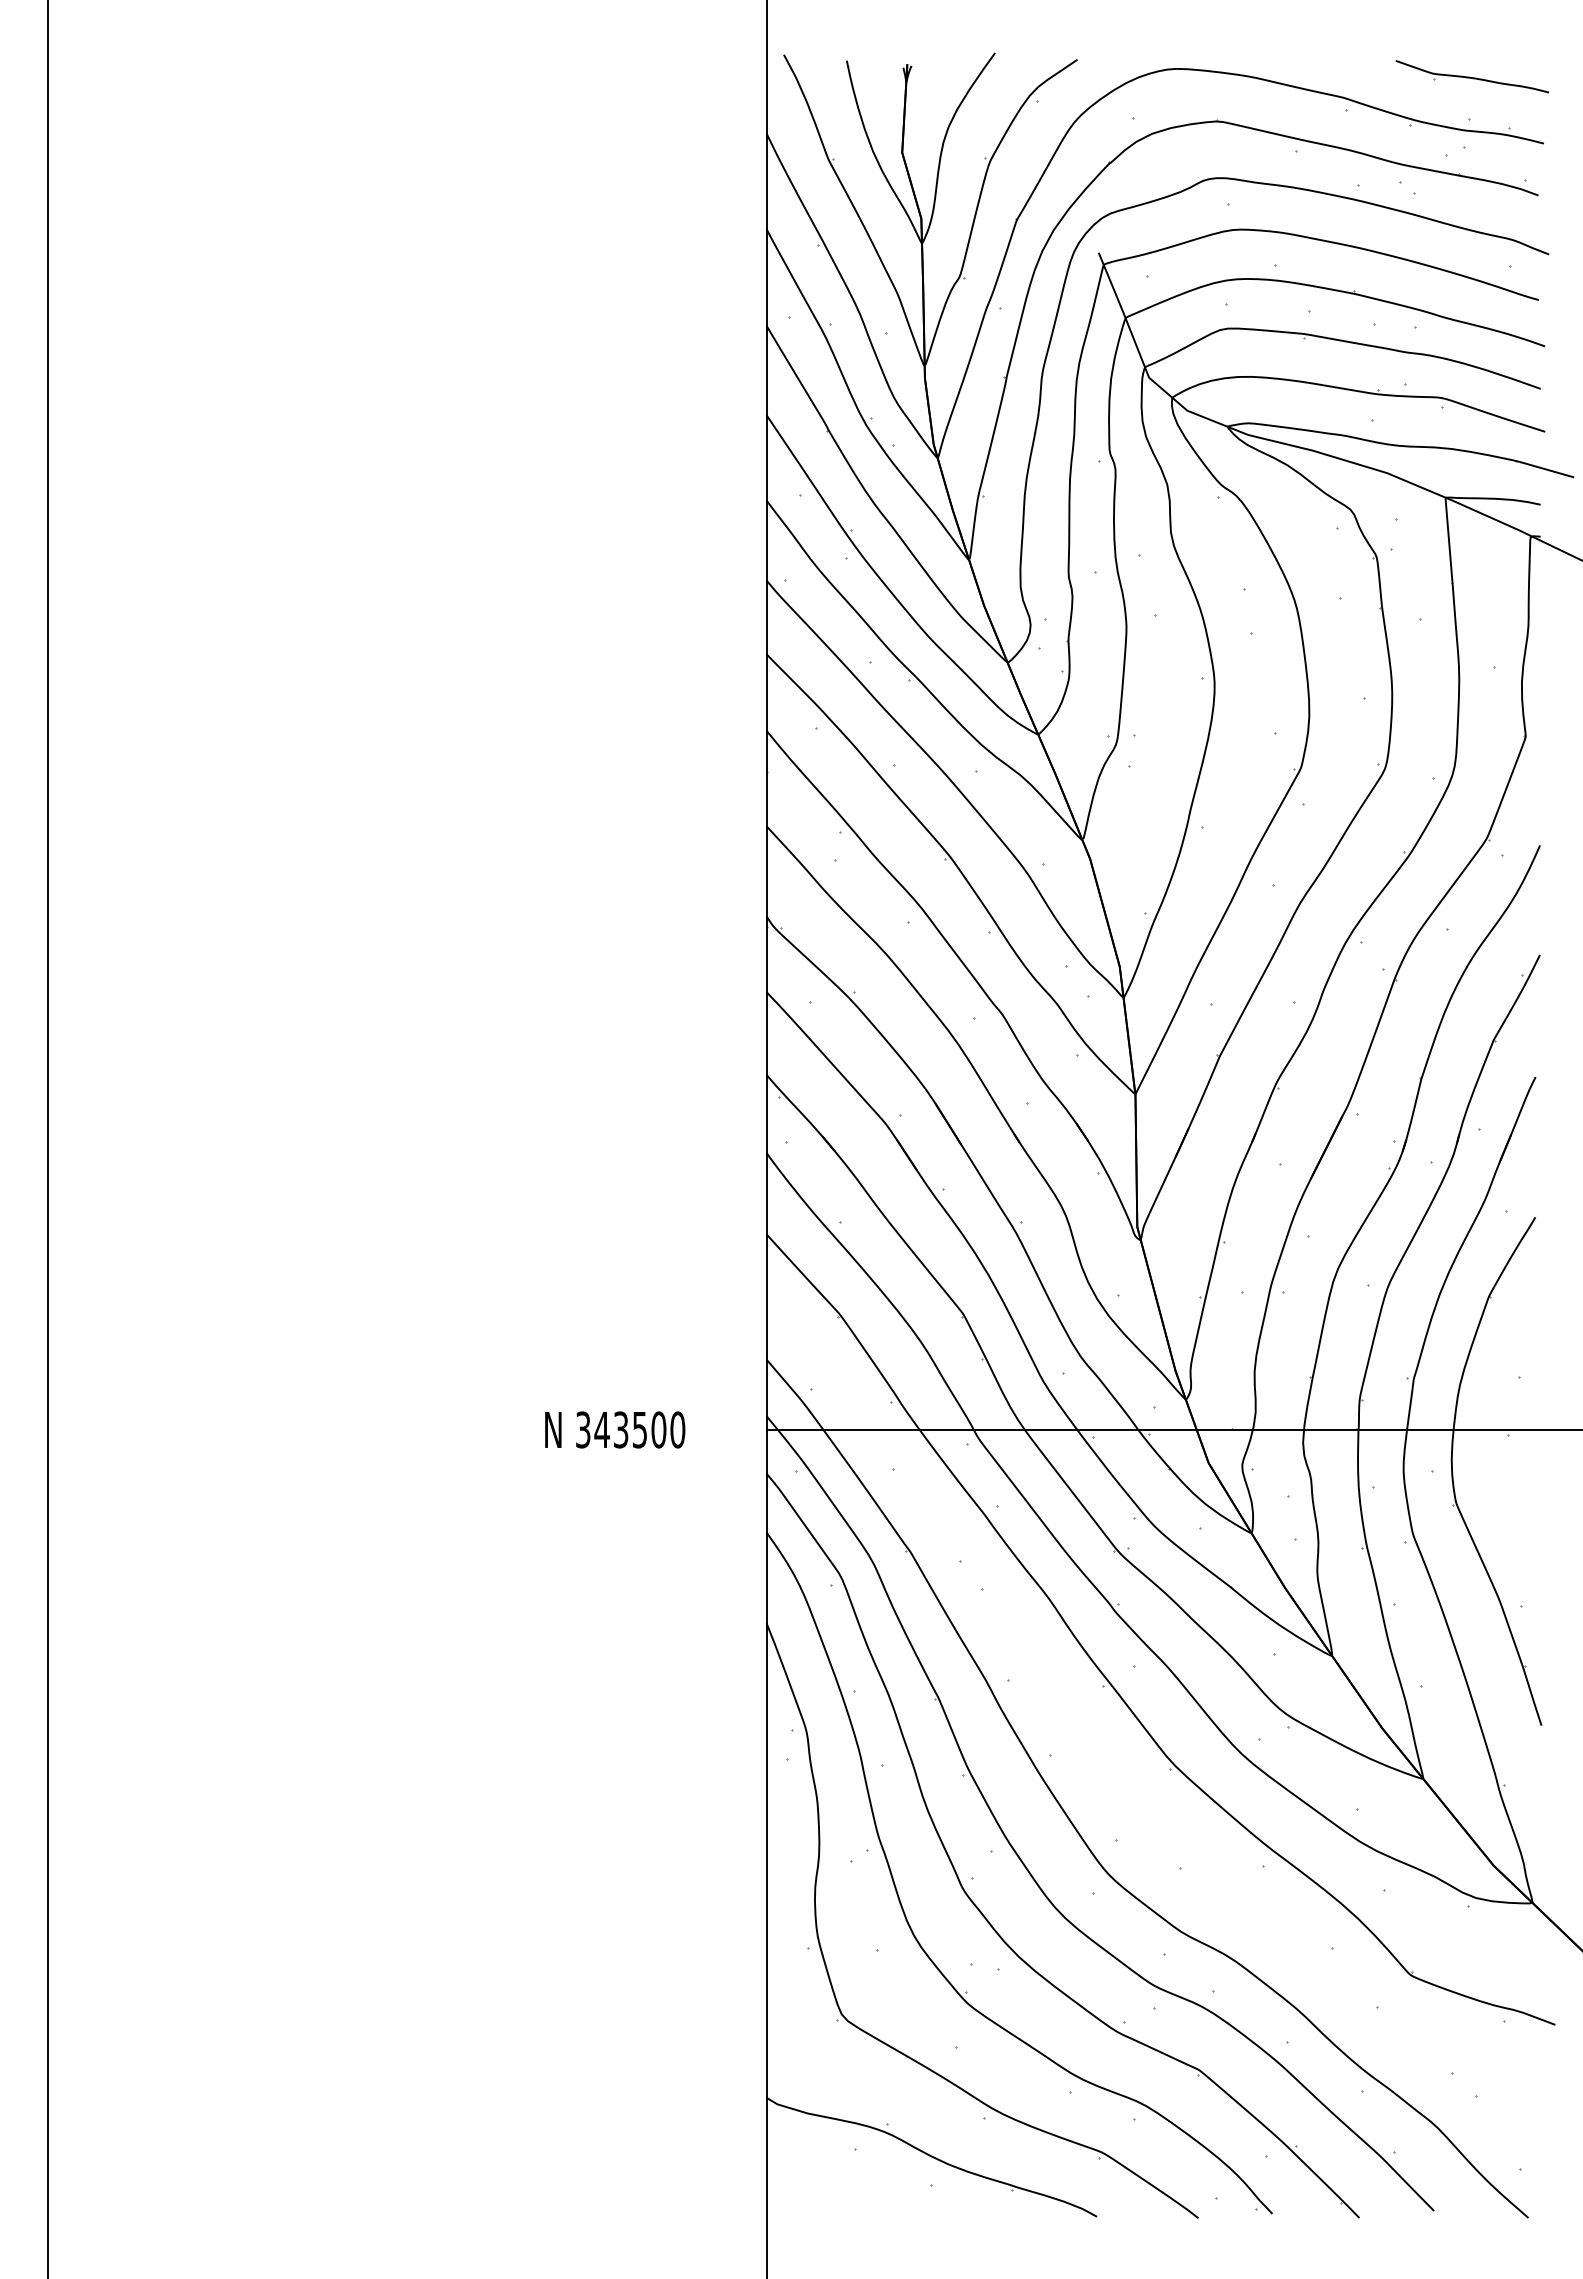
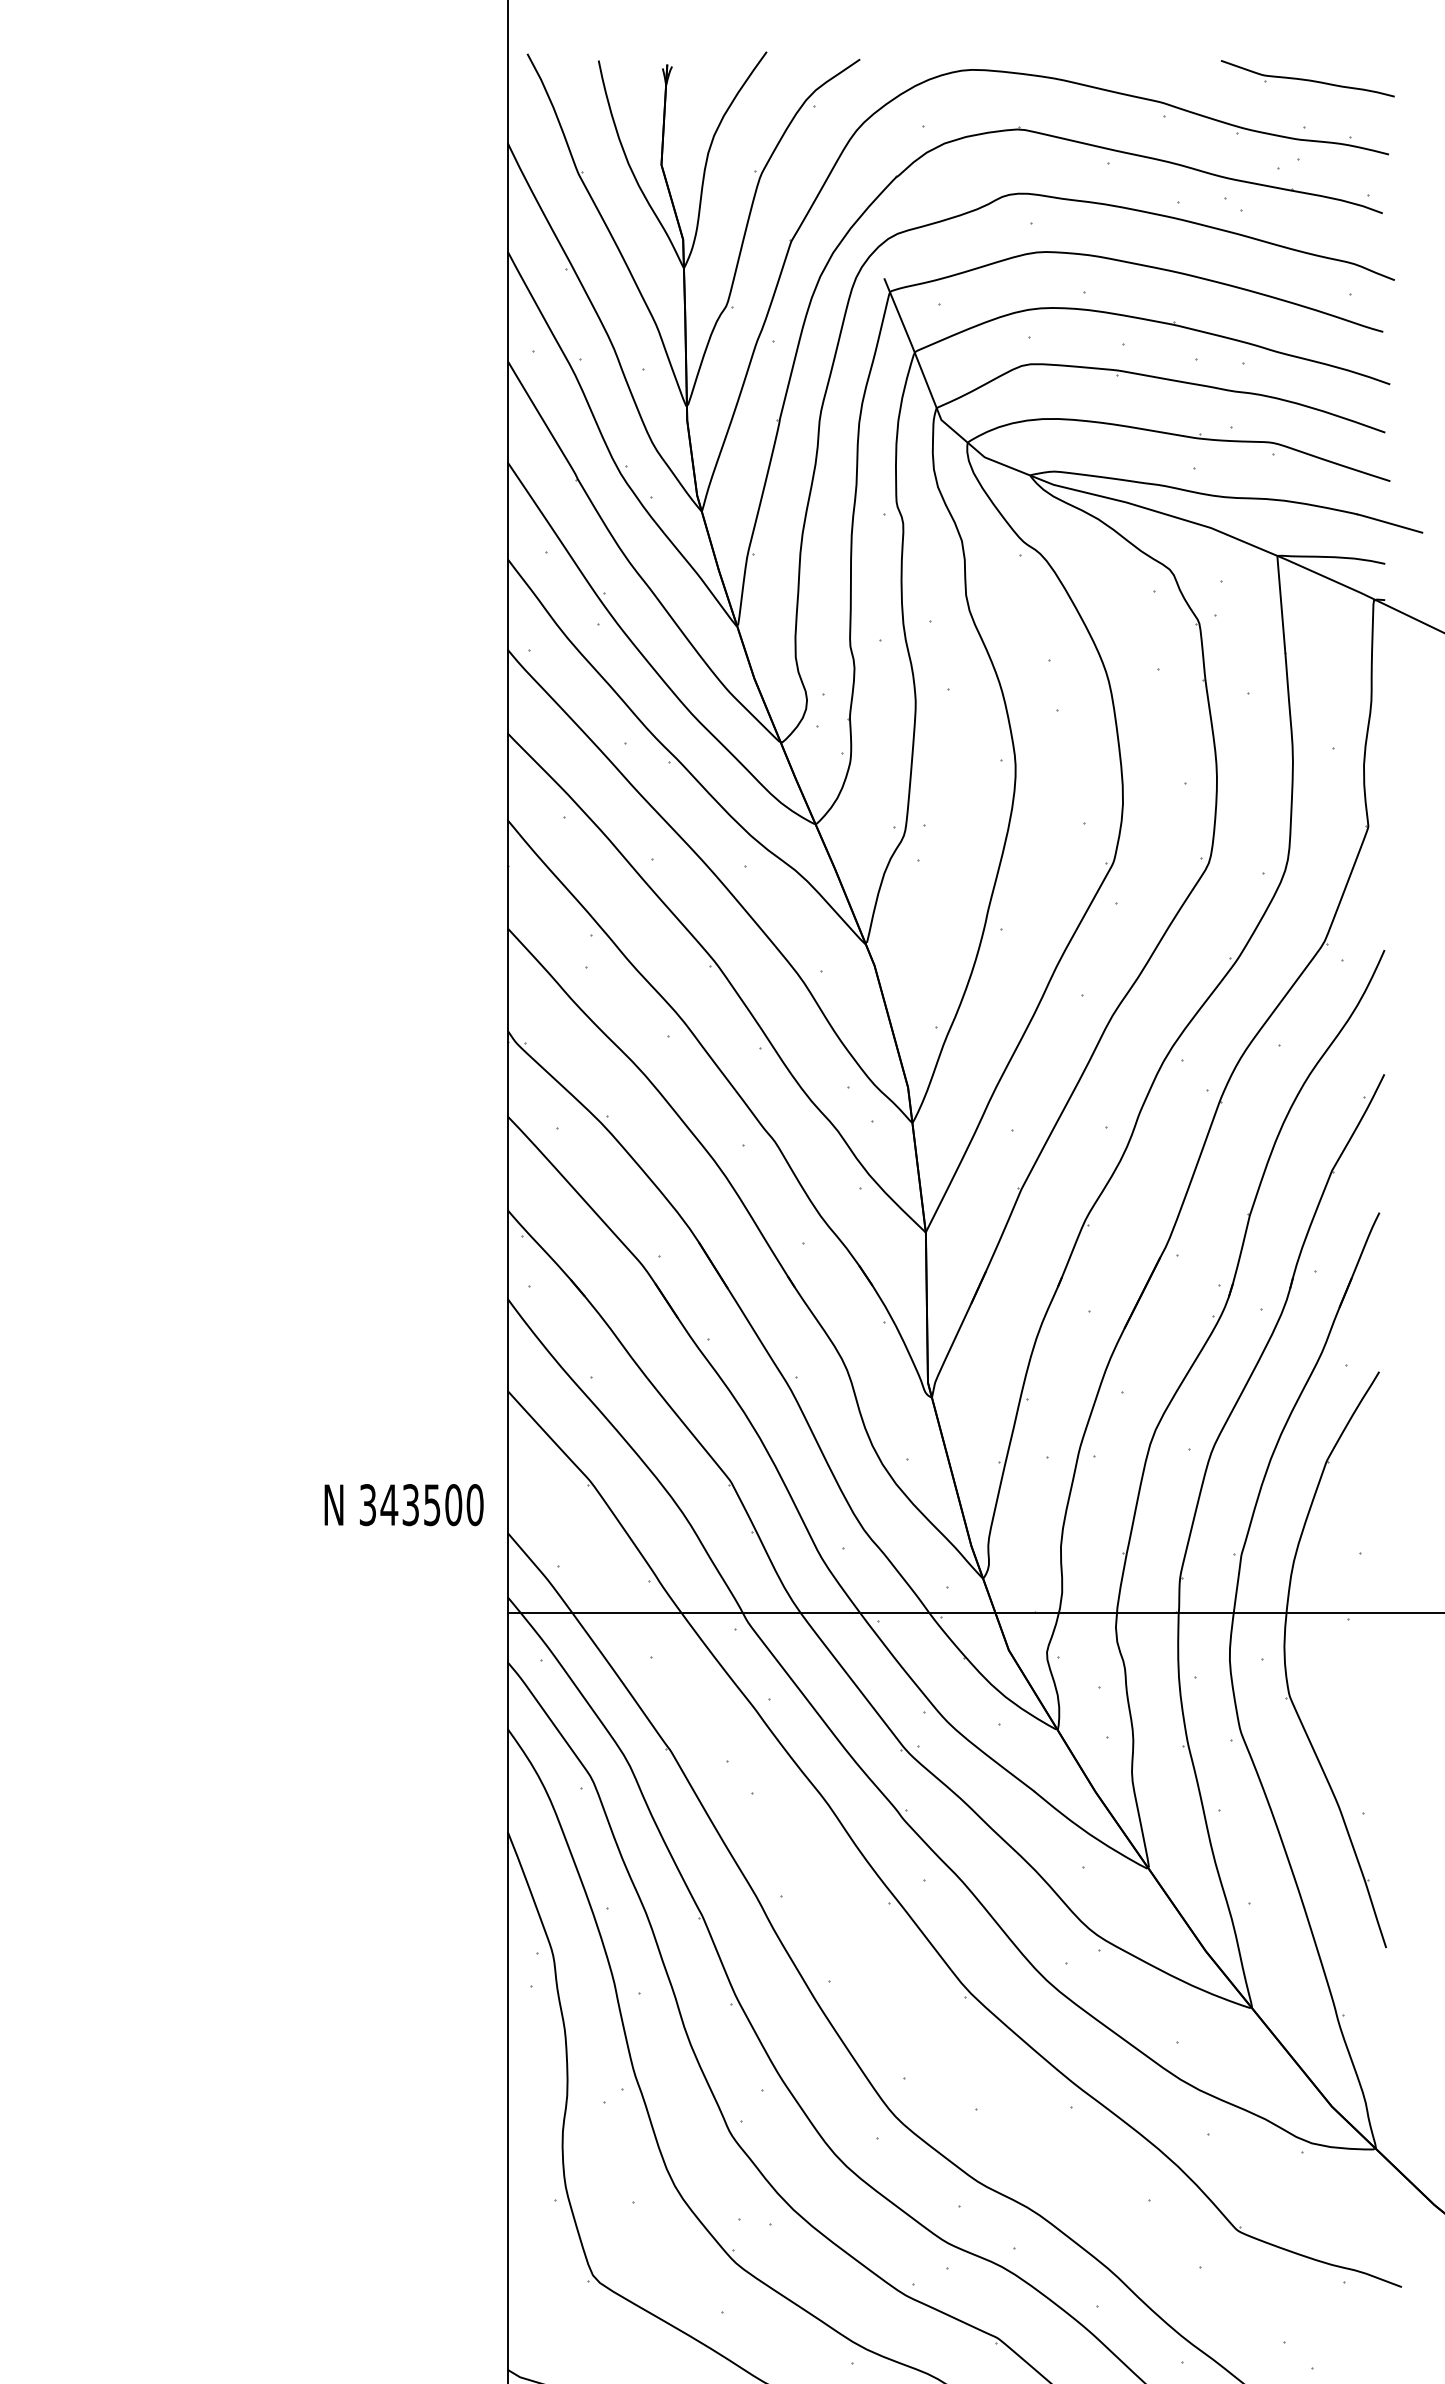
text: (615, 1429) -> (404, 1504), moved

